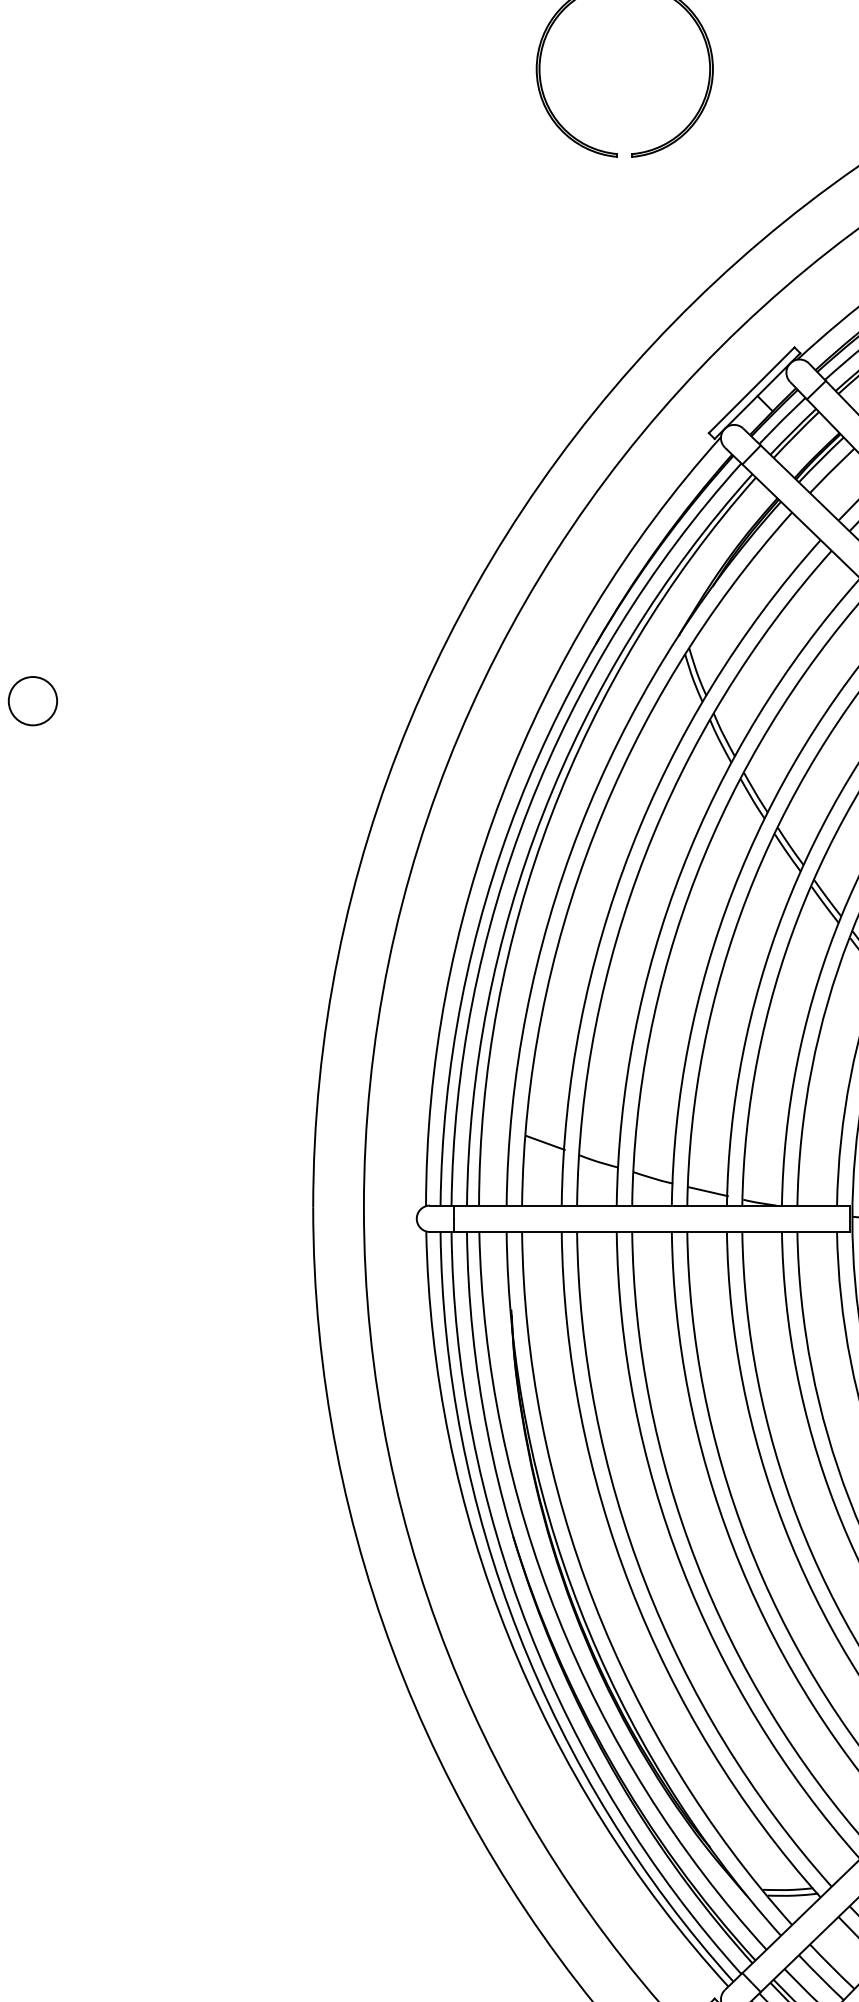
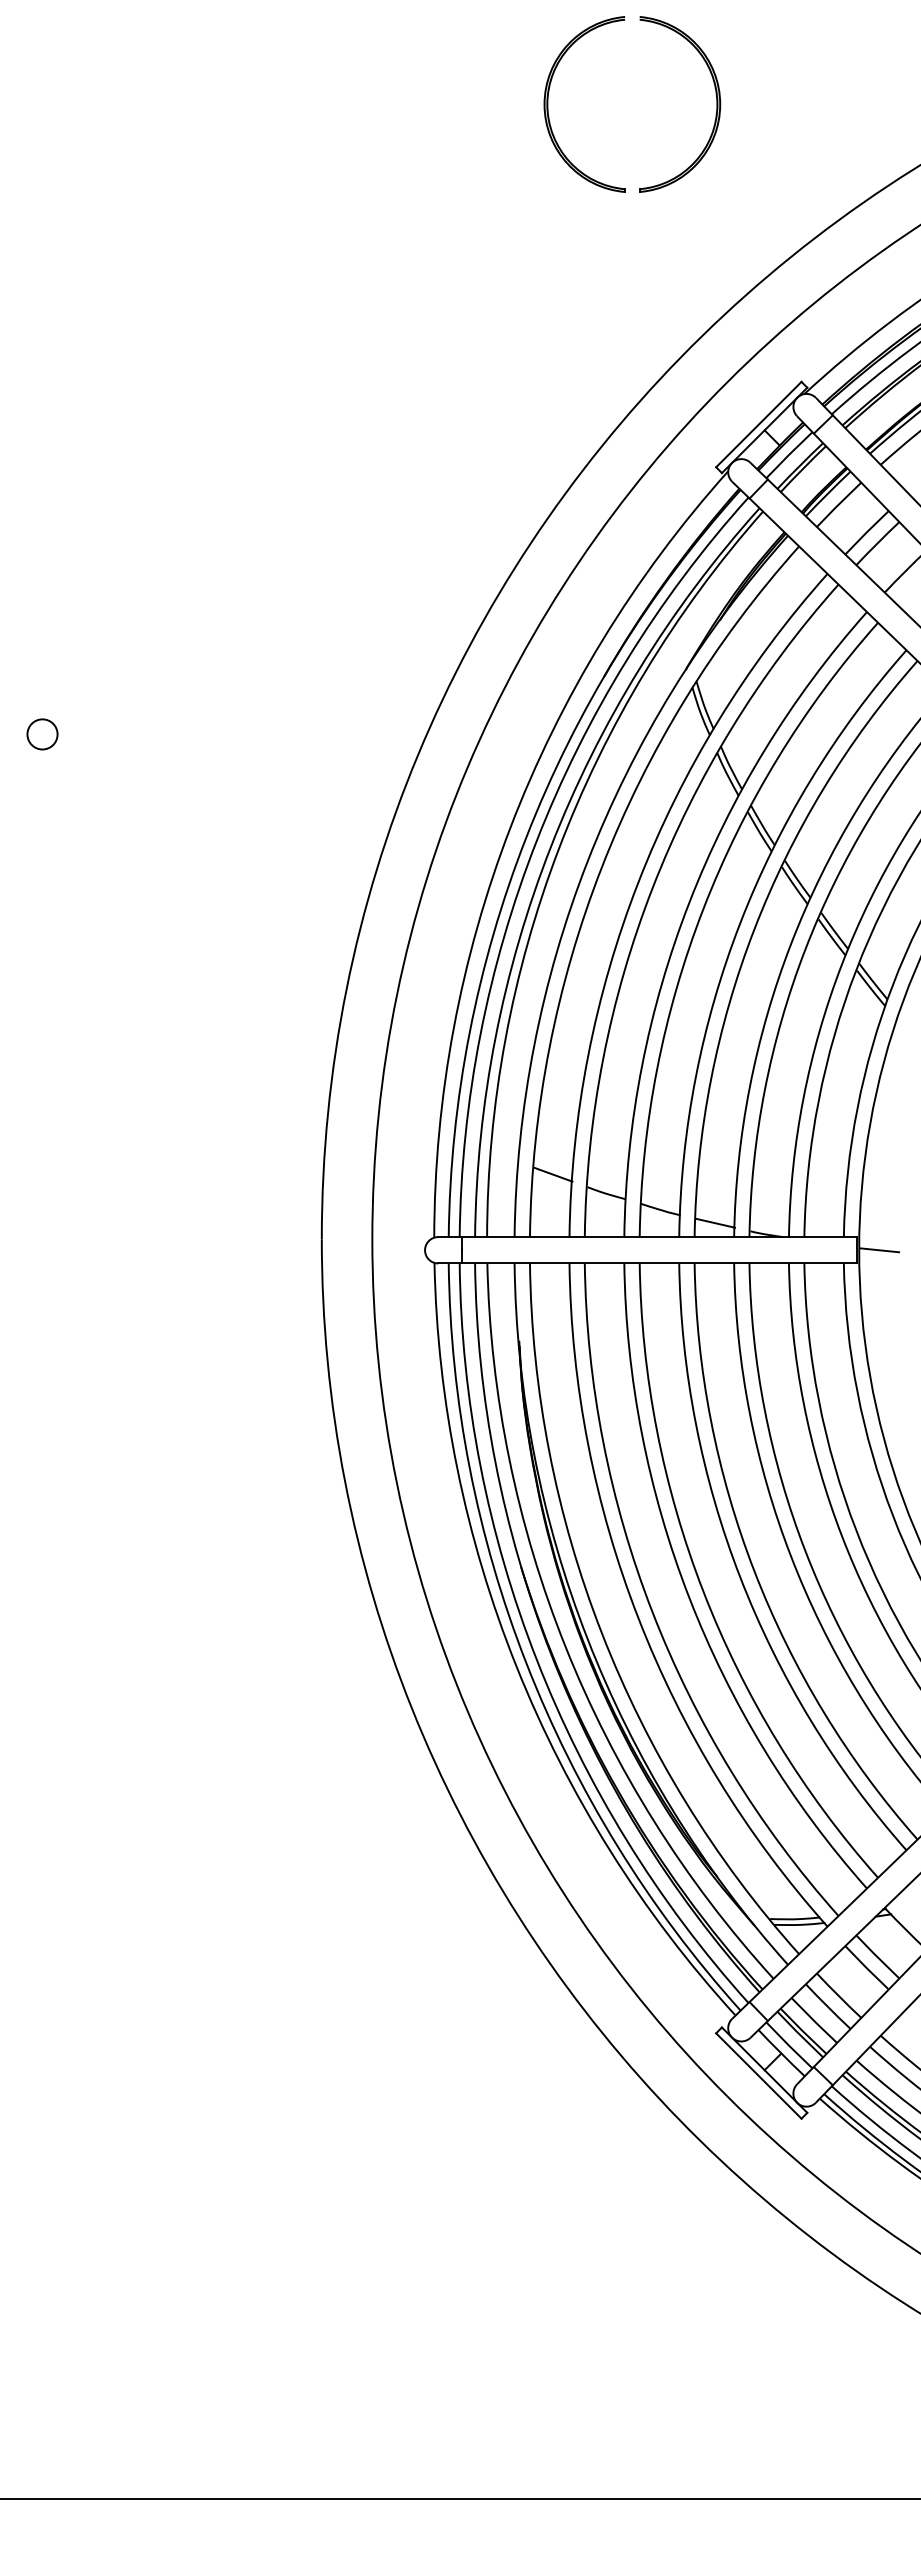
circle: (32, 701) -> (42, 734), size x0.62

